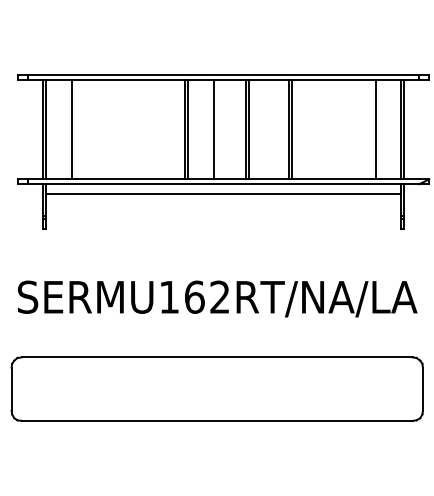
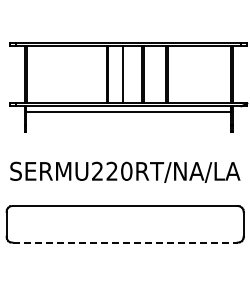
line: (72, 129) -> (41, 74), removed
line: (375, 129) -> (216, 74), removed
text: (195, 295) -> (112, 170), SERMU162RT/NA/LA -> SERMU220RT/NA/LA
line: (217, 420) -> (125, 242), solid -> dashed

